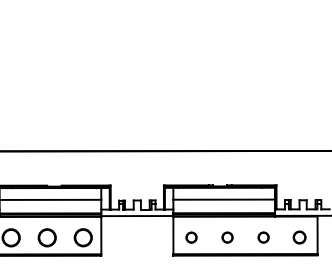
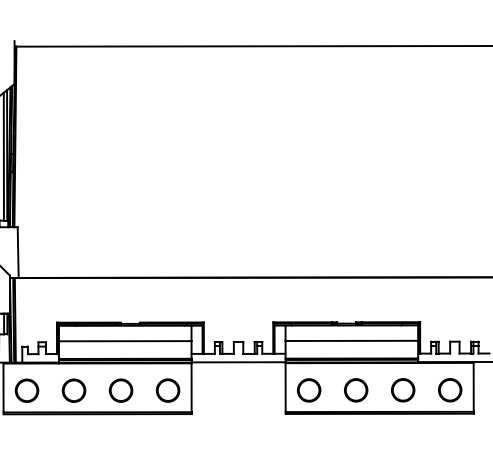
circle: (191, 237) -> (309, 390), size x1.67
circle: (227, 237) -> (356, 390), size x1.67
circle: (263, 237) -> (403, 390), size x1.67
circle: (299, 237) -> (450, 390), size x1.43

